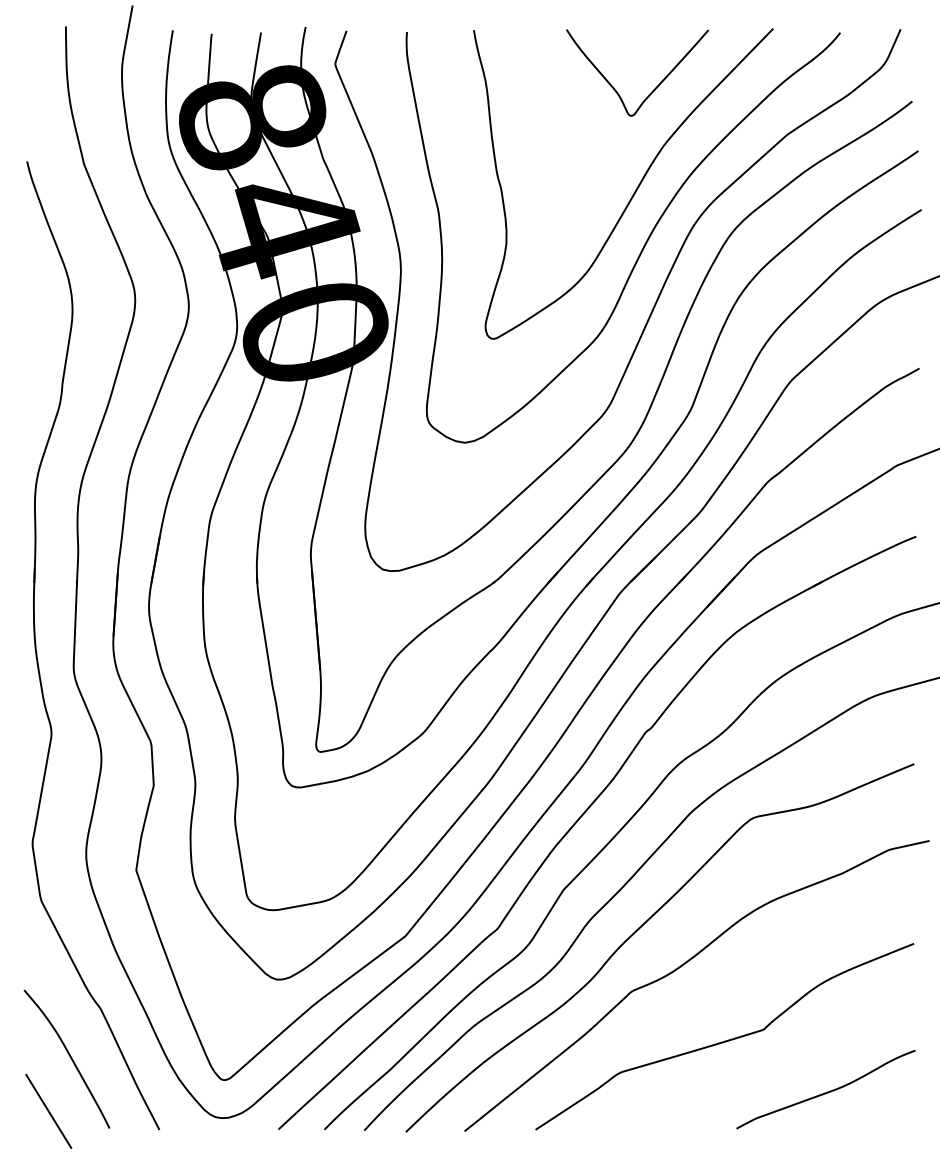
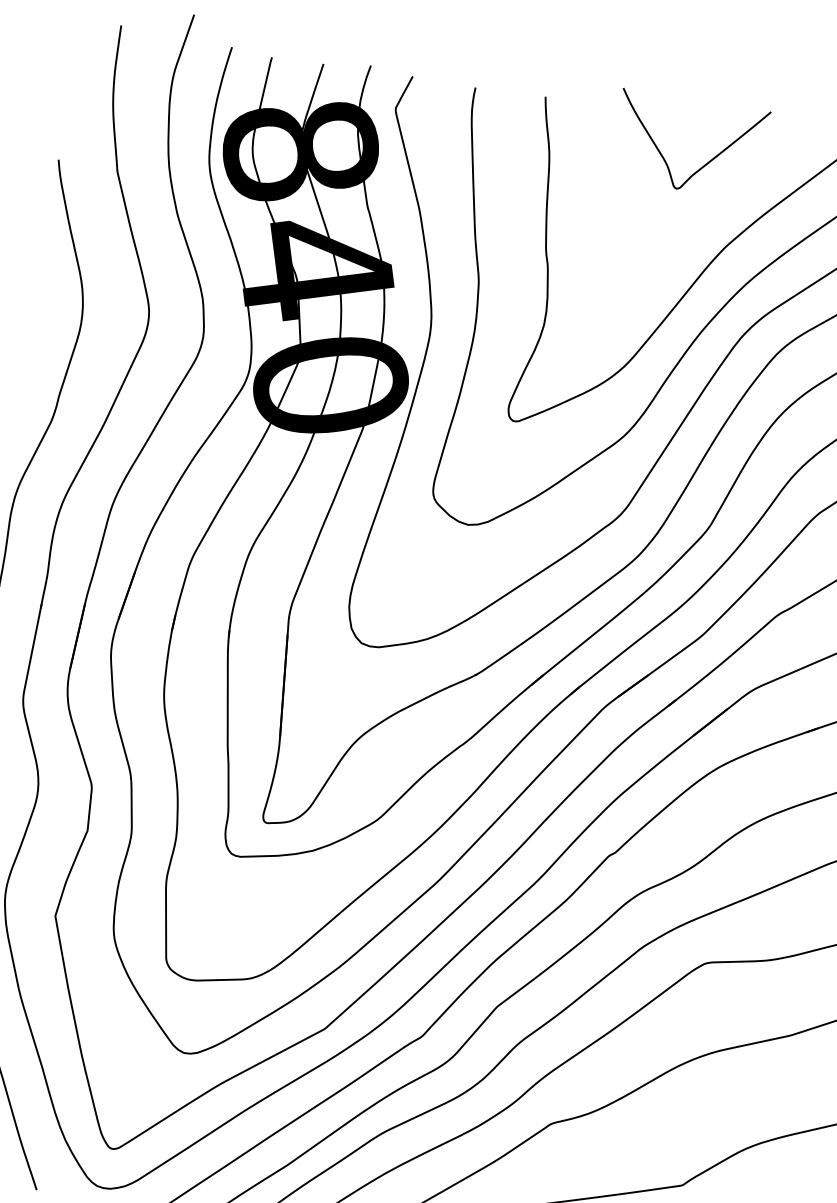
curve: (654, 88) -> (705, 163), moved

